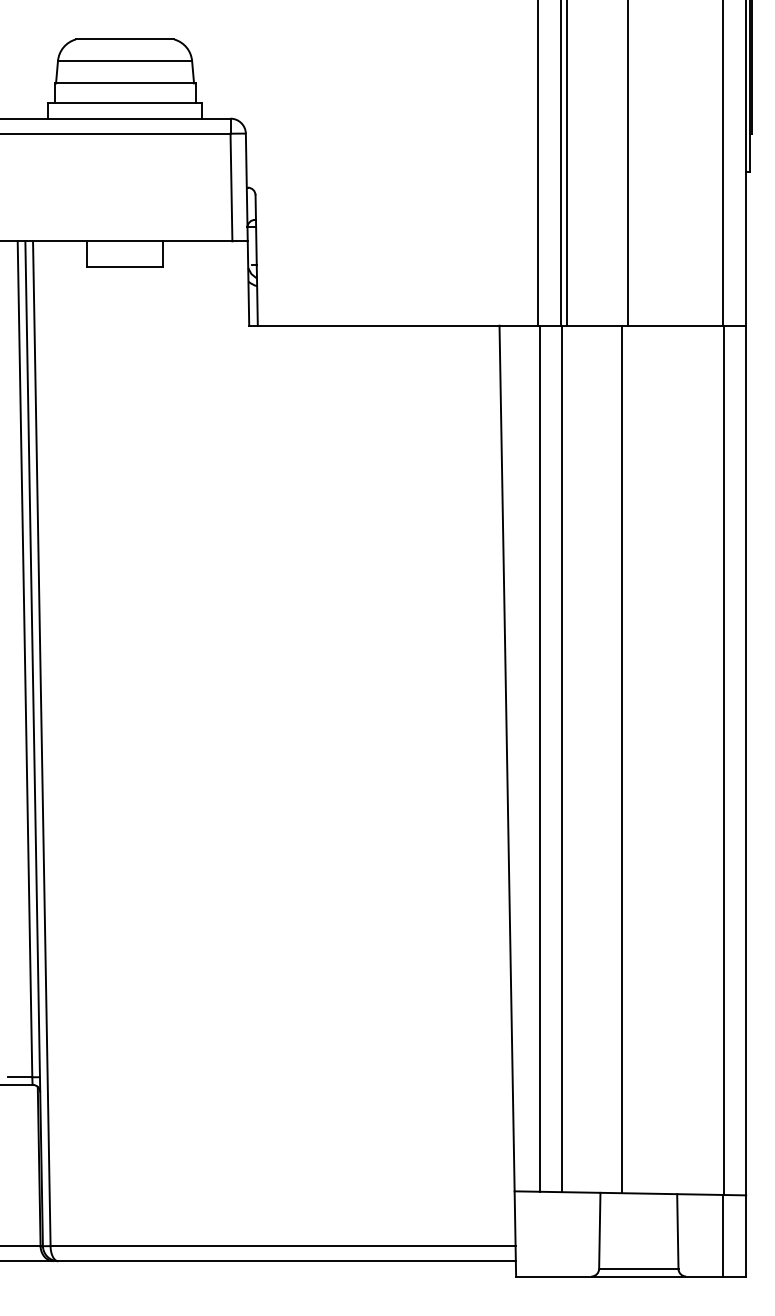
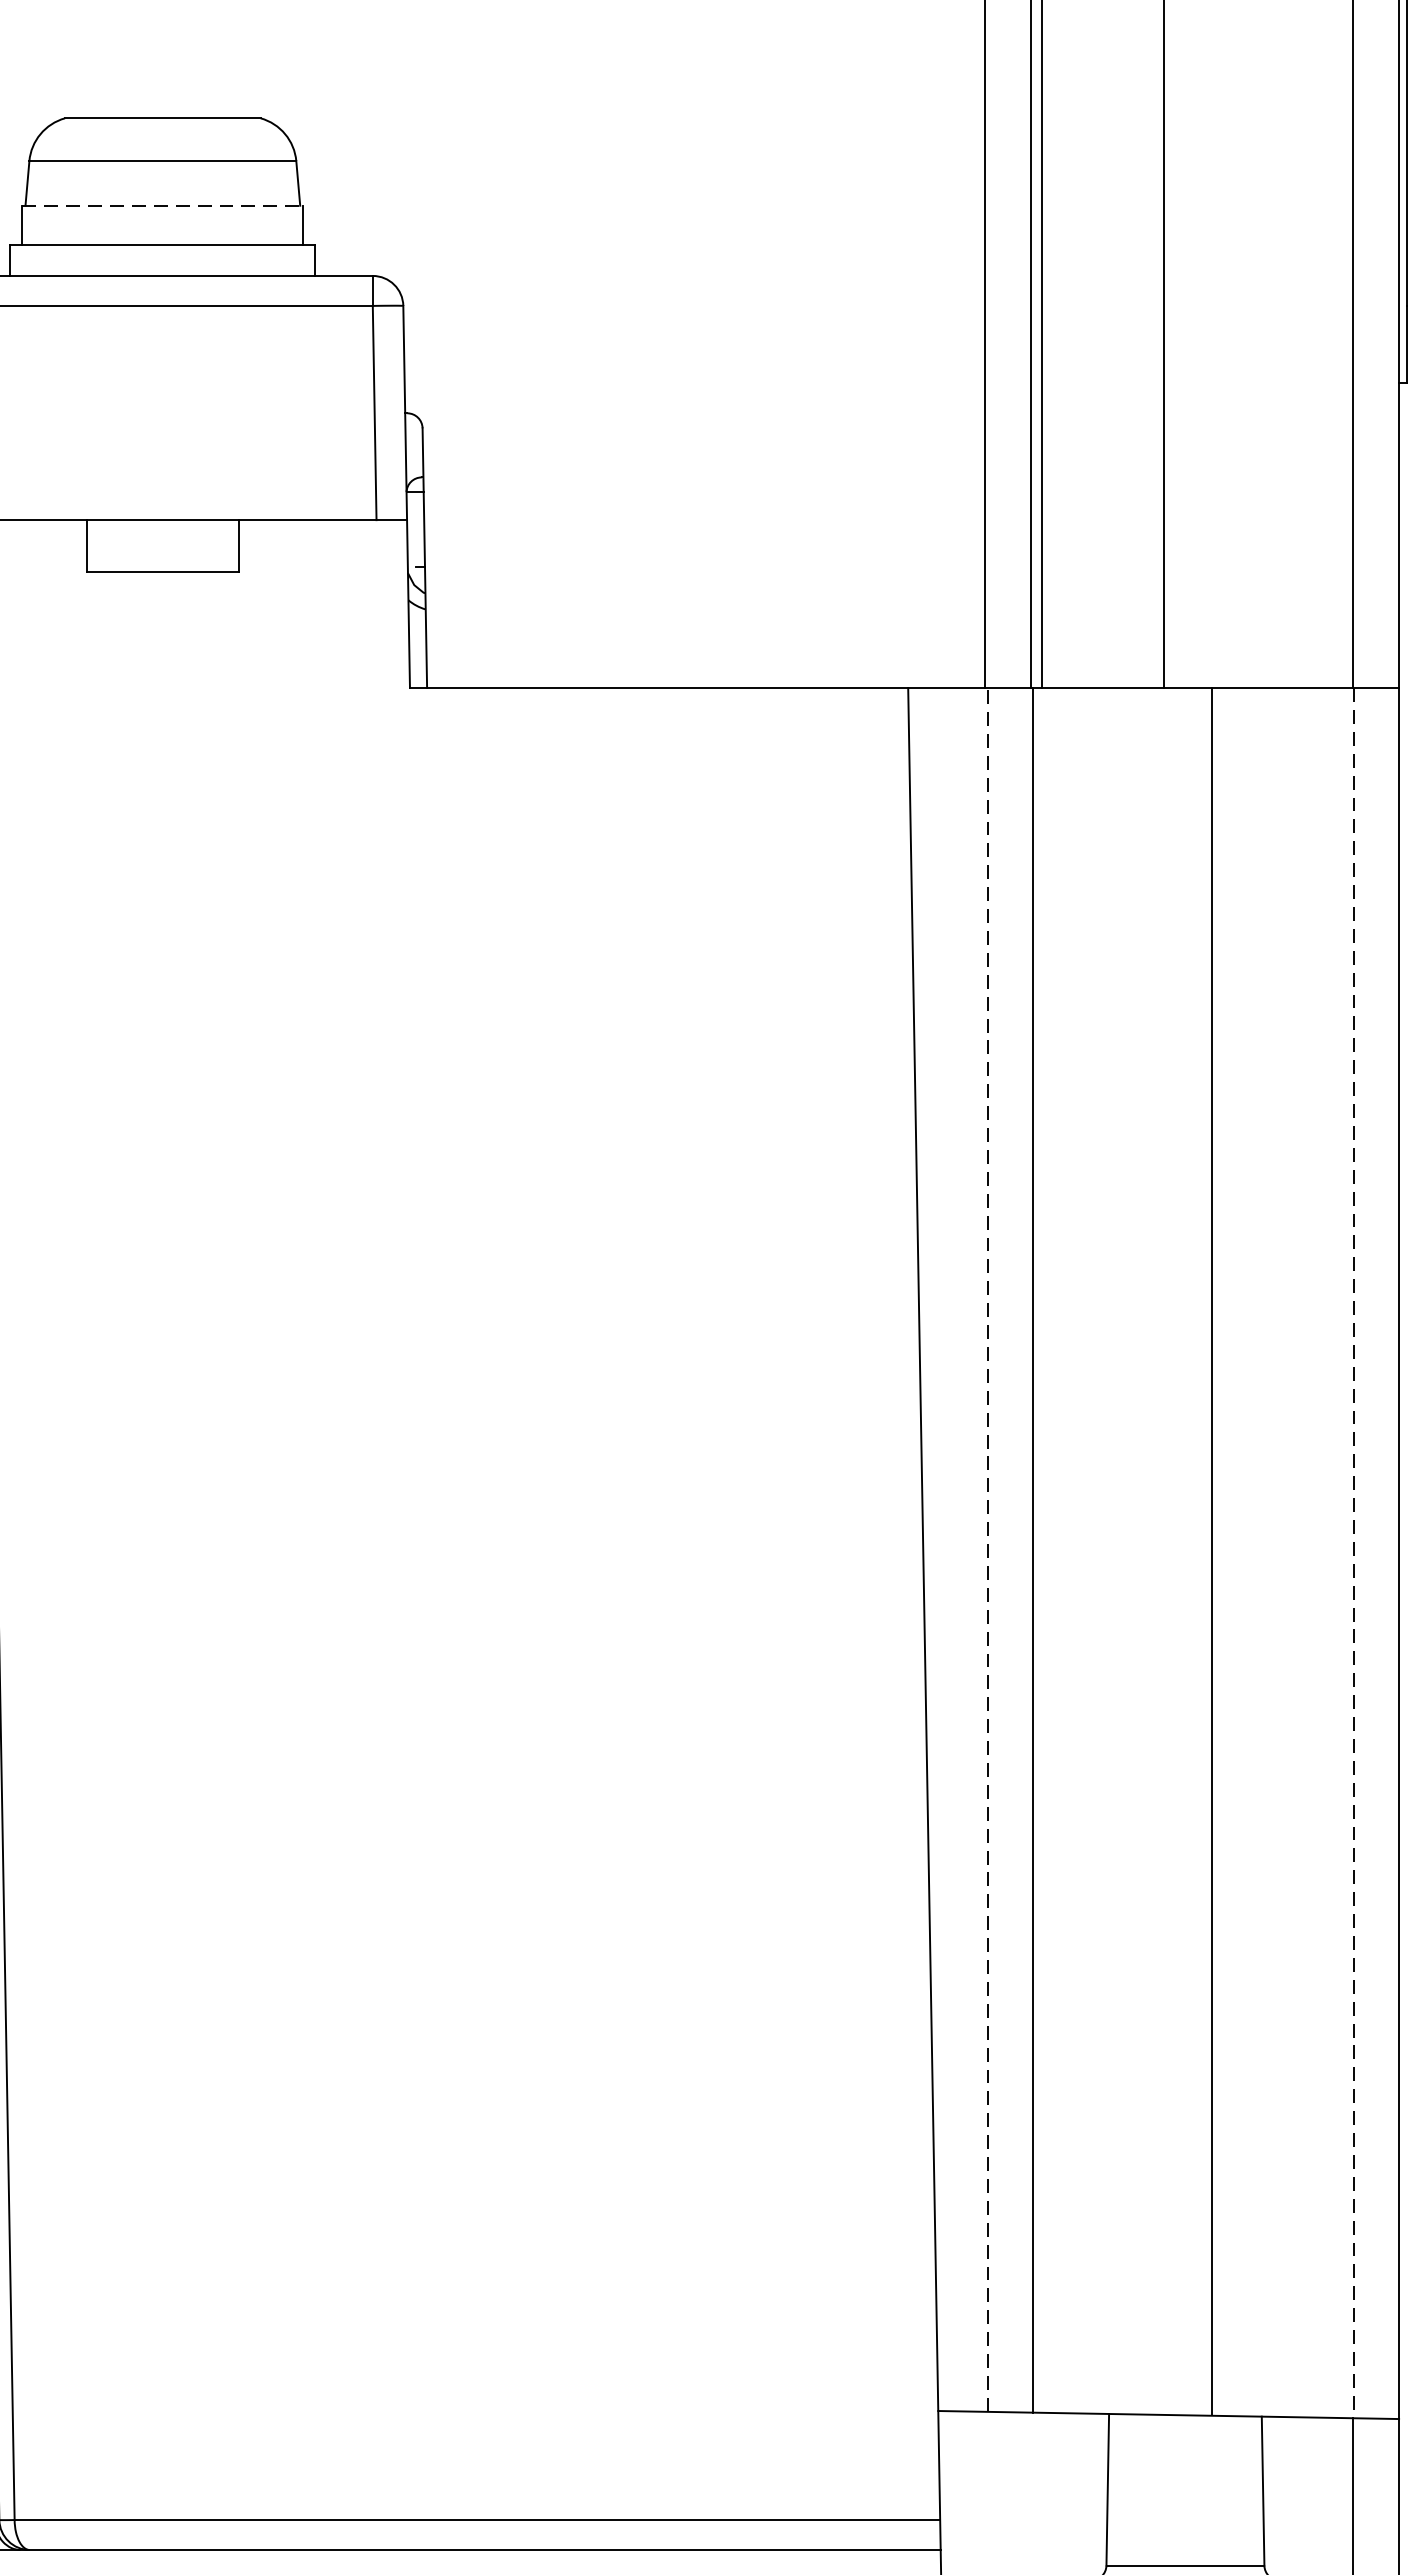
line: (125, 83) -> (163, 205), solid -> dashed
line: (539, 758) -> (987, 1549), solid -> dashed
line: (622, 759) -> (1212, 1551), moved
line: (723, 760) -> (1353, 1553), solid -> dashed

